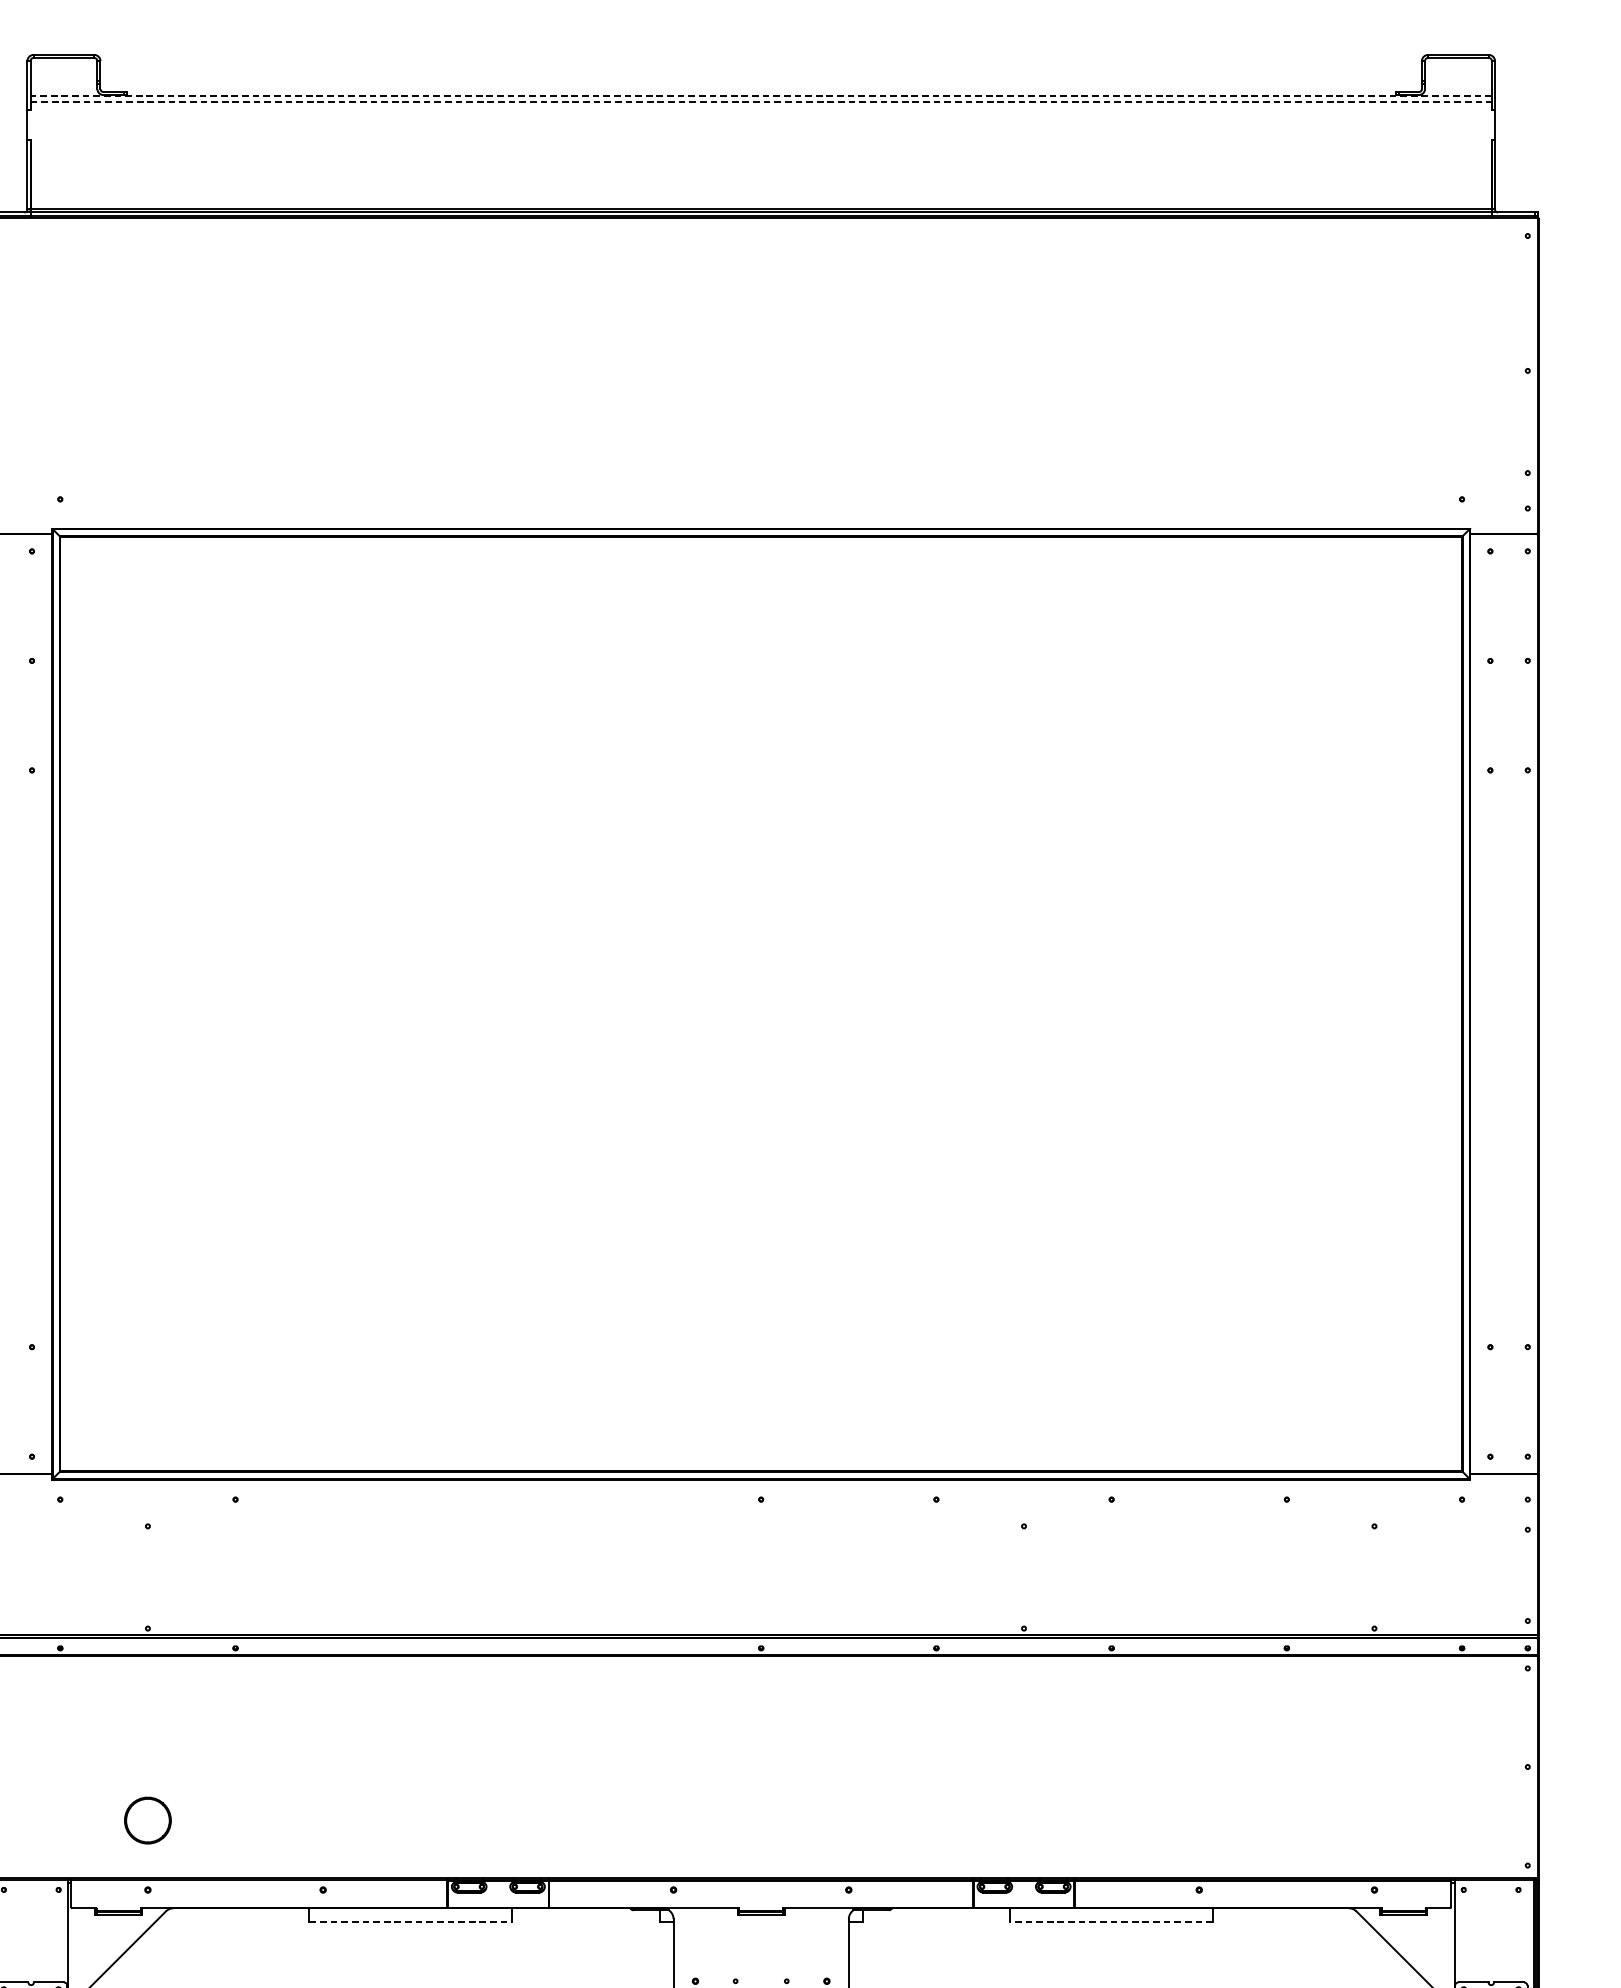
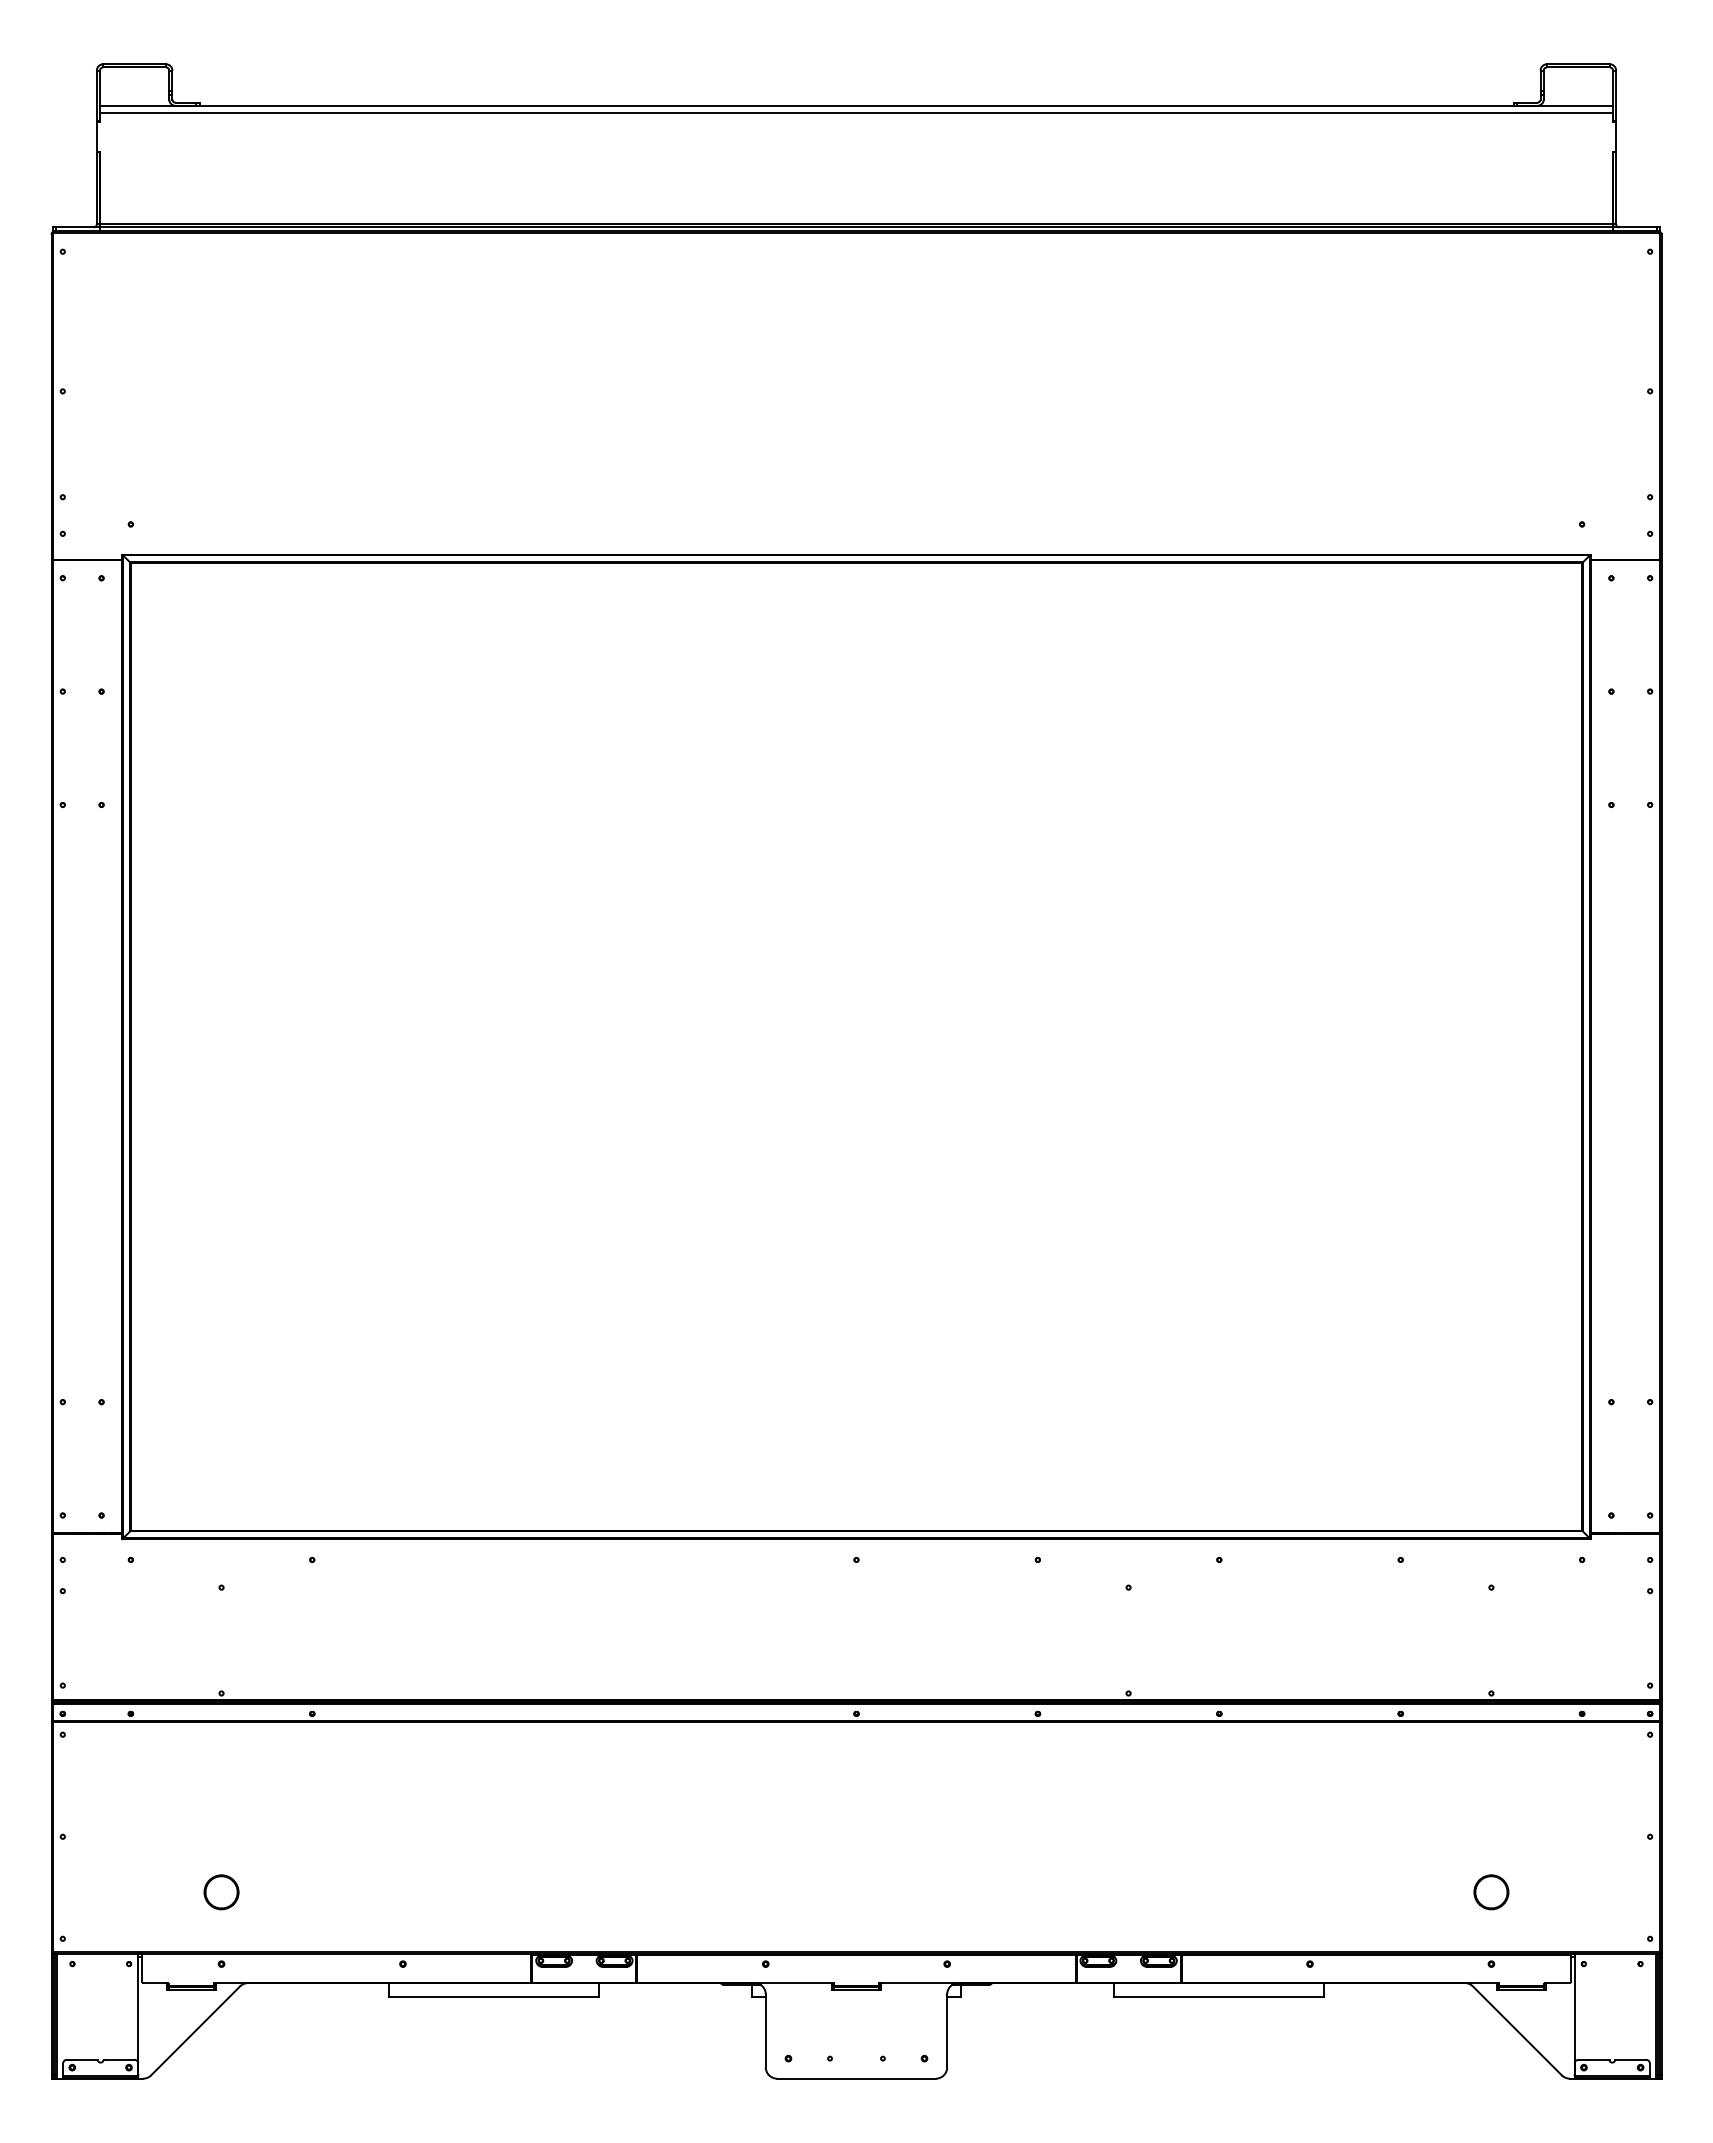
line: (761, 95) -> (856, 106), dashed -> solid
line: (762, 101) -> (857, 112), dashed -> solid
part: (147, 1820) -> (221, 1892), size x0.71
part: (1374, 1820) -> (1491, 1892), added
line: (410, 1921) -> (493, 1996), dashed -> solid
line: (1111, 1921) -> (1219, 1996), dashed -> solid

